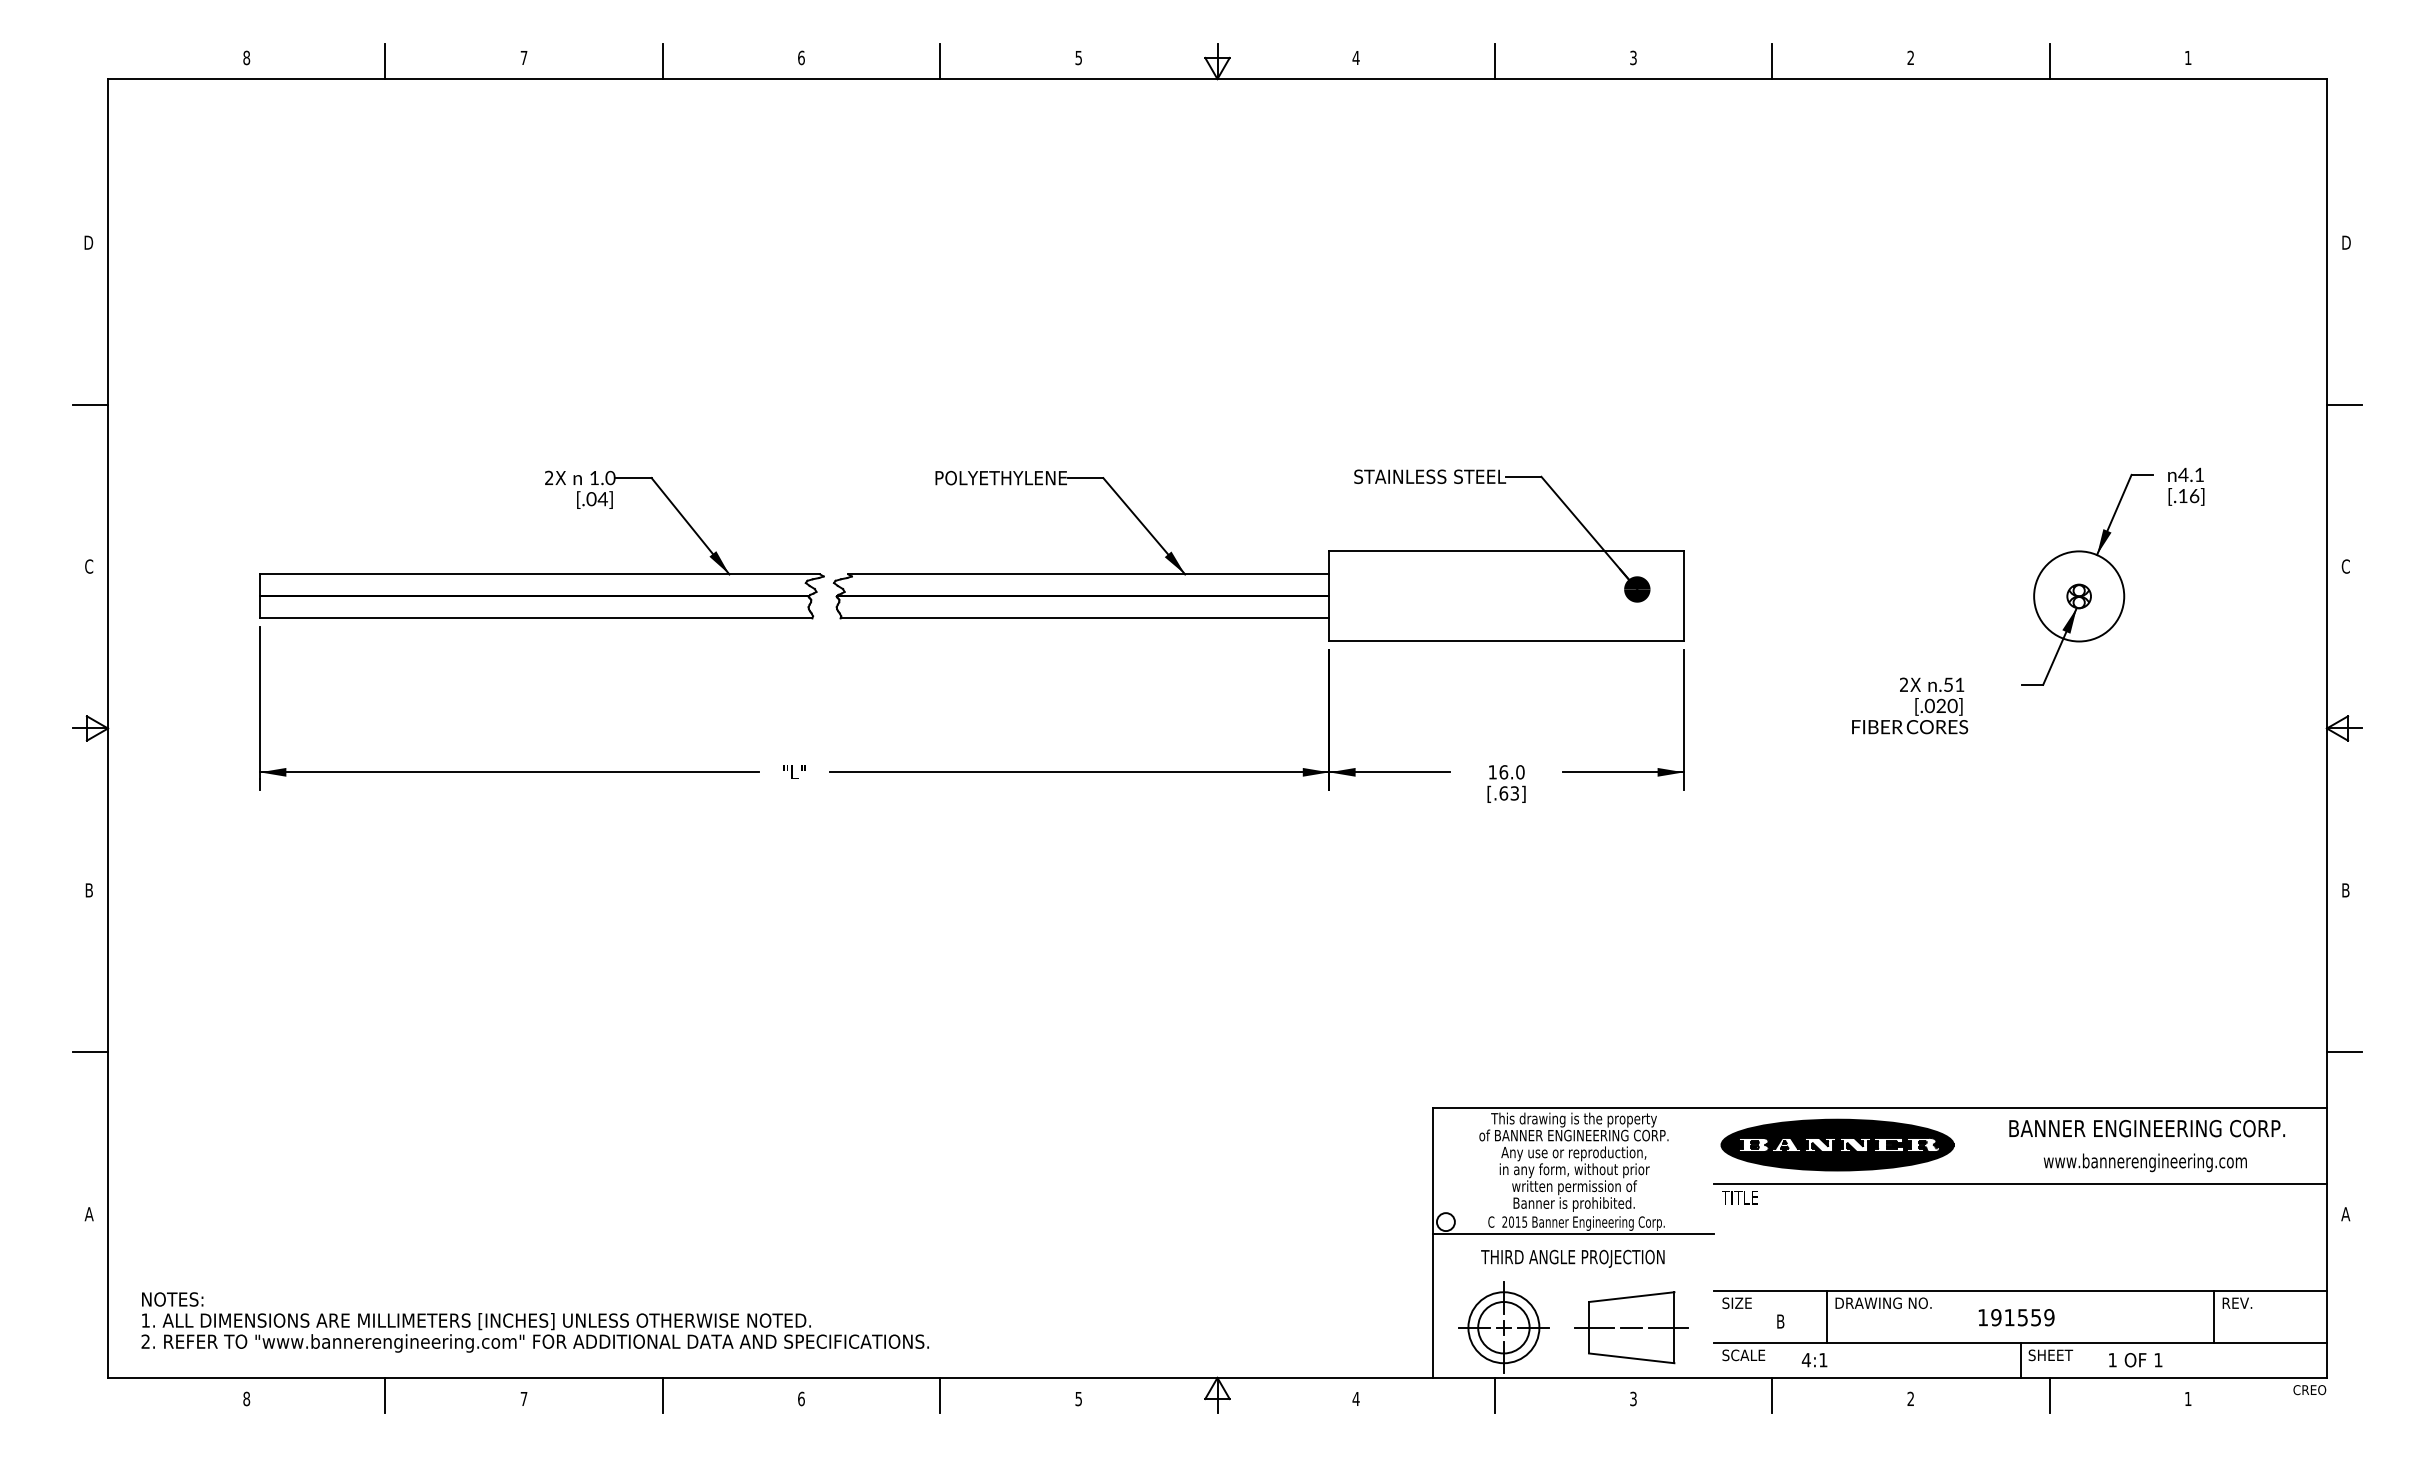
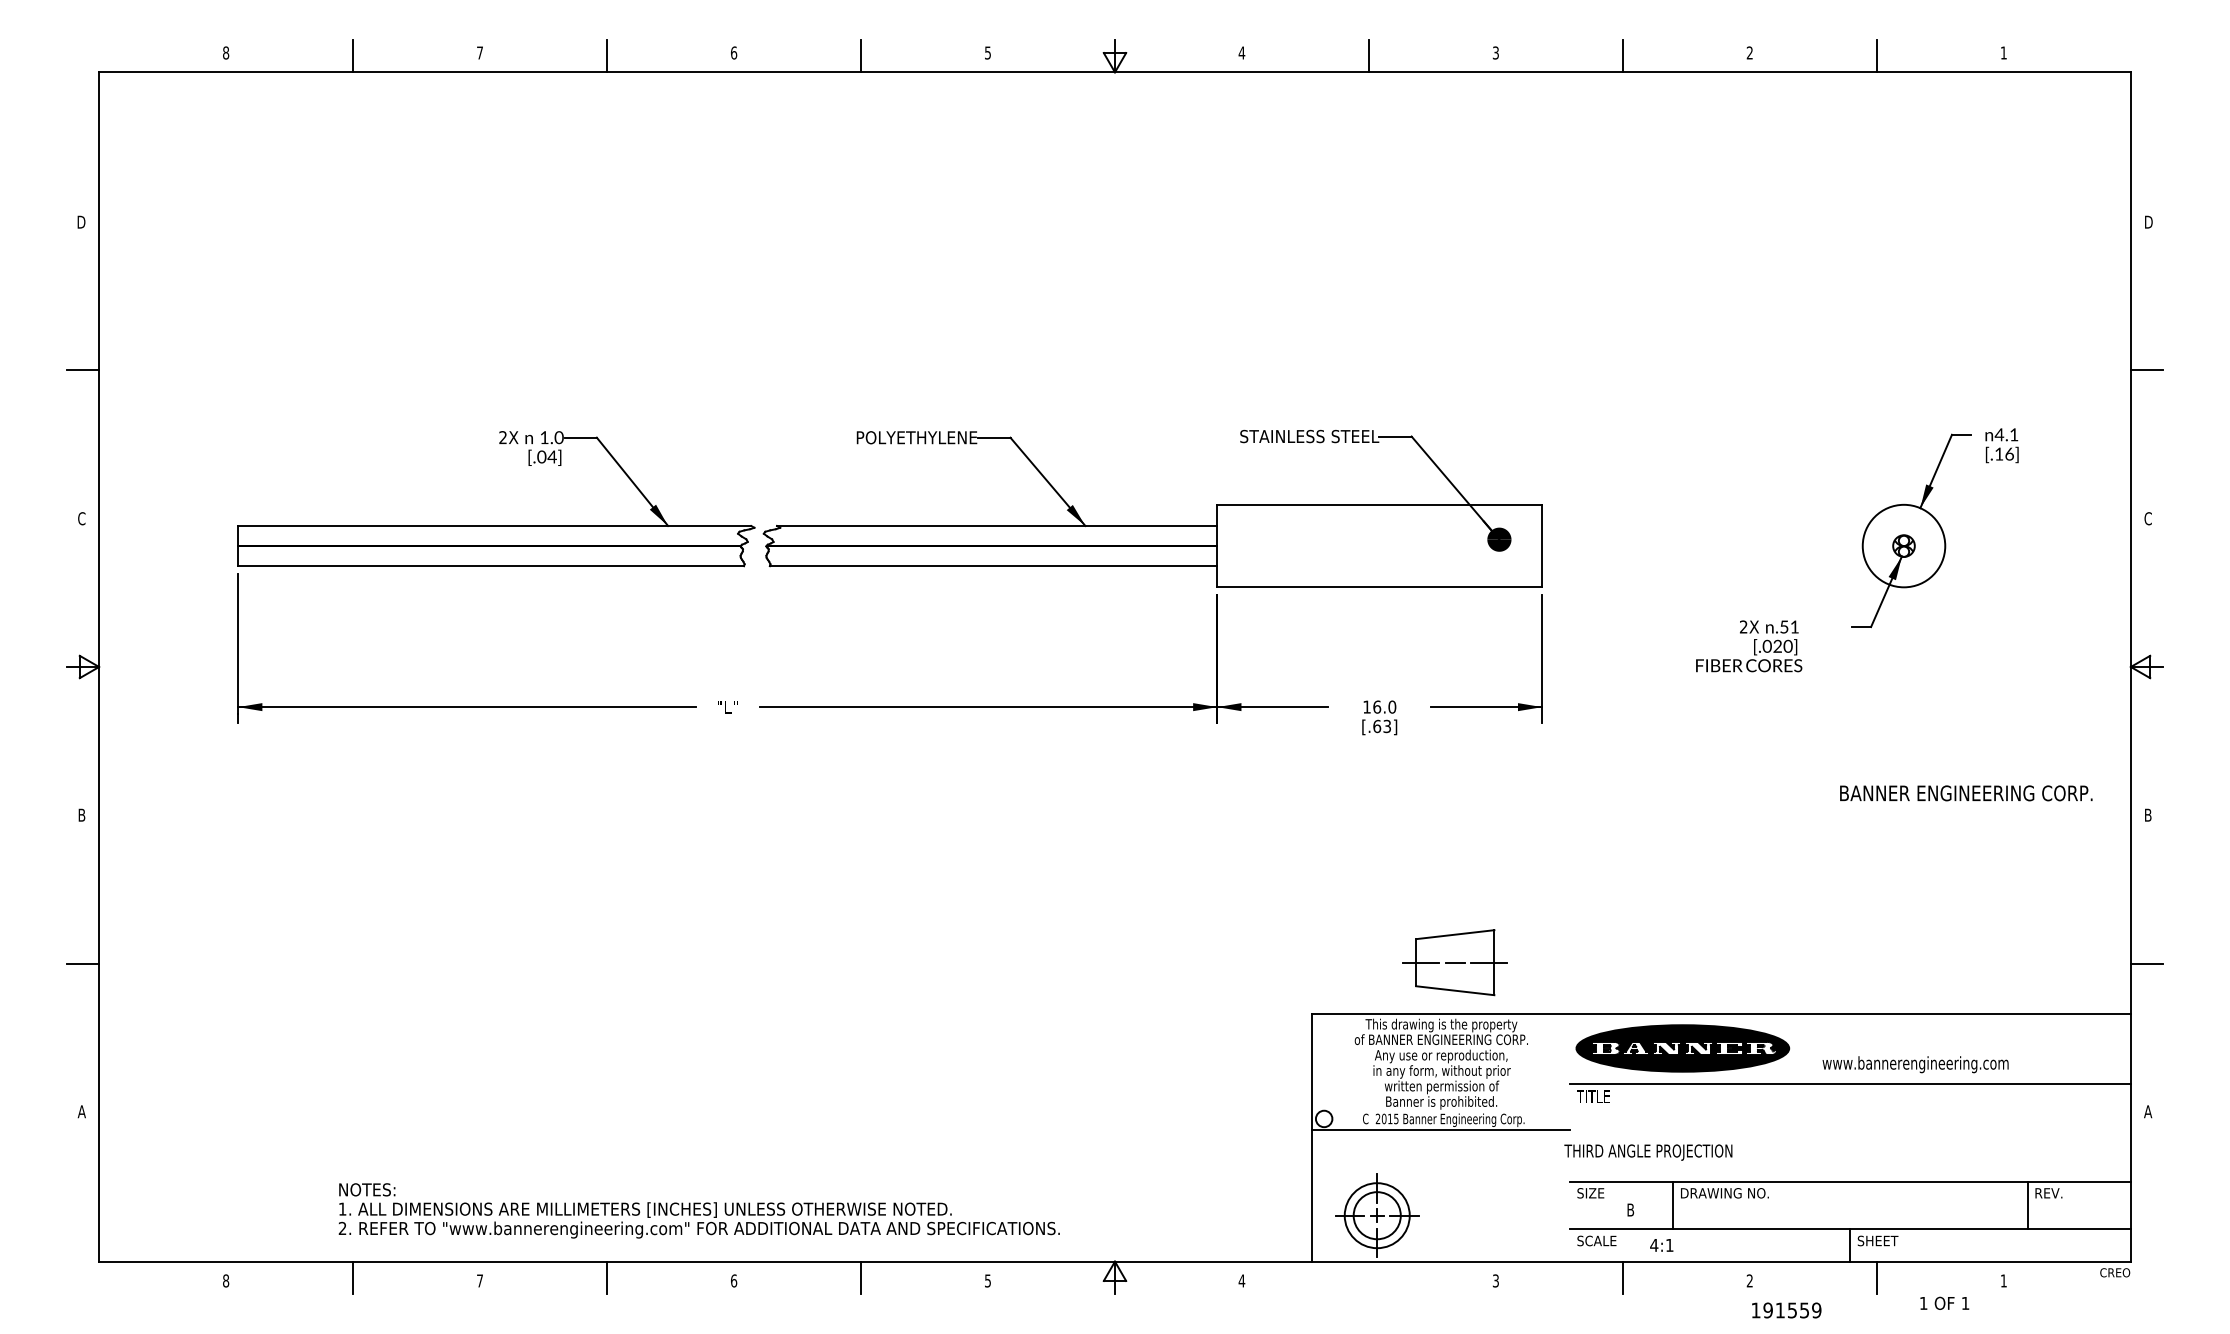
text: (2147, 1128) -> (1966, 793), moved
text: (2145, 1162) -> (1915, 1064), moved
text: (1572, 1258) -> (1648, 1152), moved
text: (2016, 1317) -> (1786, 1310), moved
text: (534, 1322) -> (698, 1210), moved
part: (1630, 1327) -> (1454, 962), moved
text: (2135, 1359) -> (1944, 1302), moved
line: (1494, 1395) -> (1368, 1277), removed

